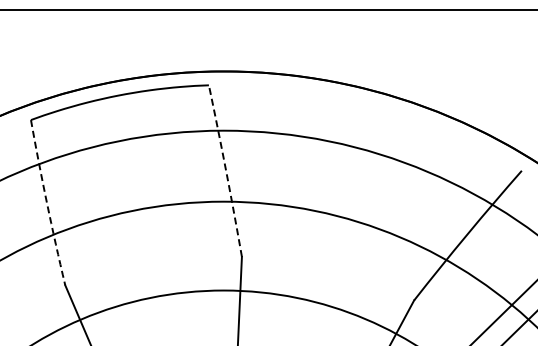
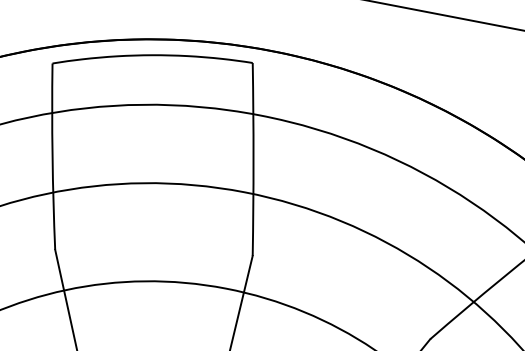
arc: (226, 170) -> (254, 159), dashed -> solid
arc: (46, 202) -> (52, 156), dashed -> solid

